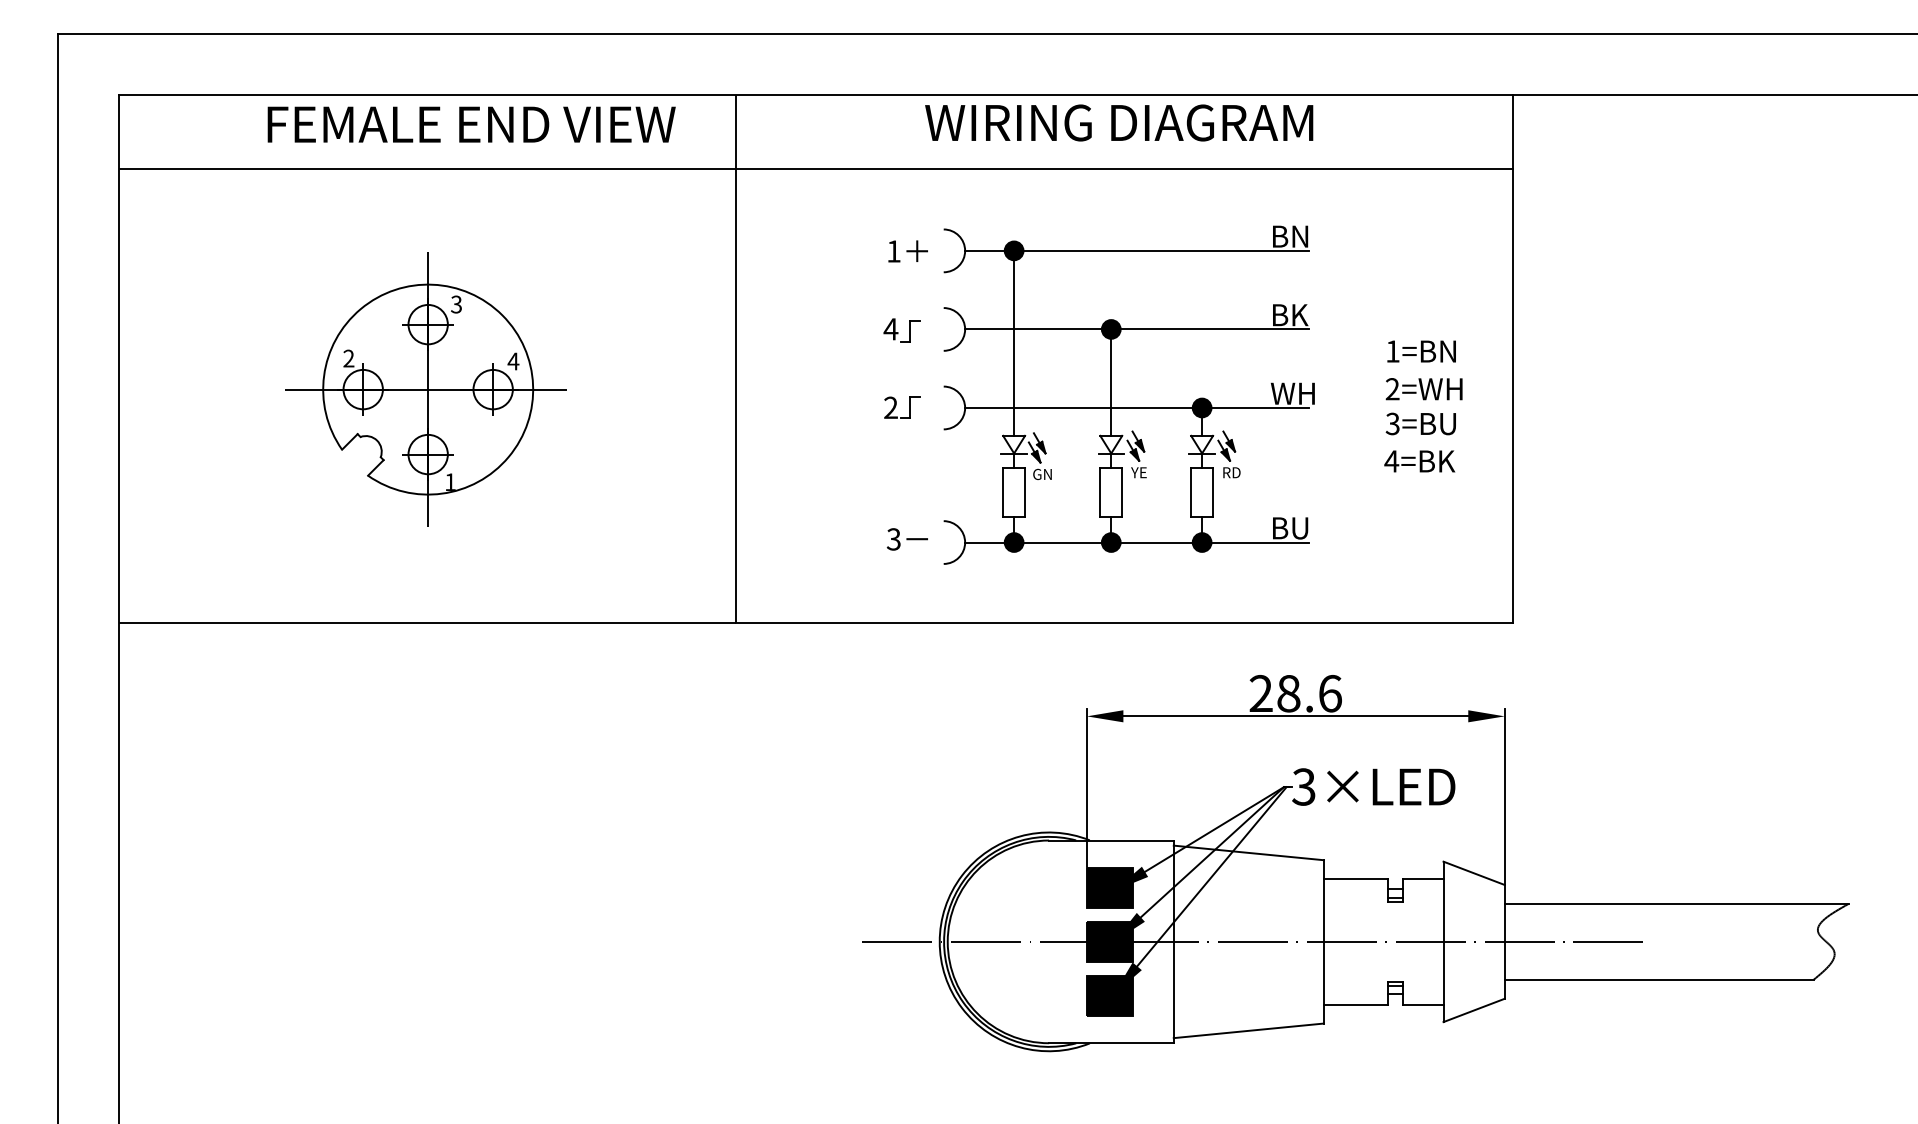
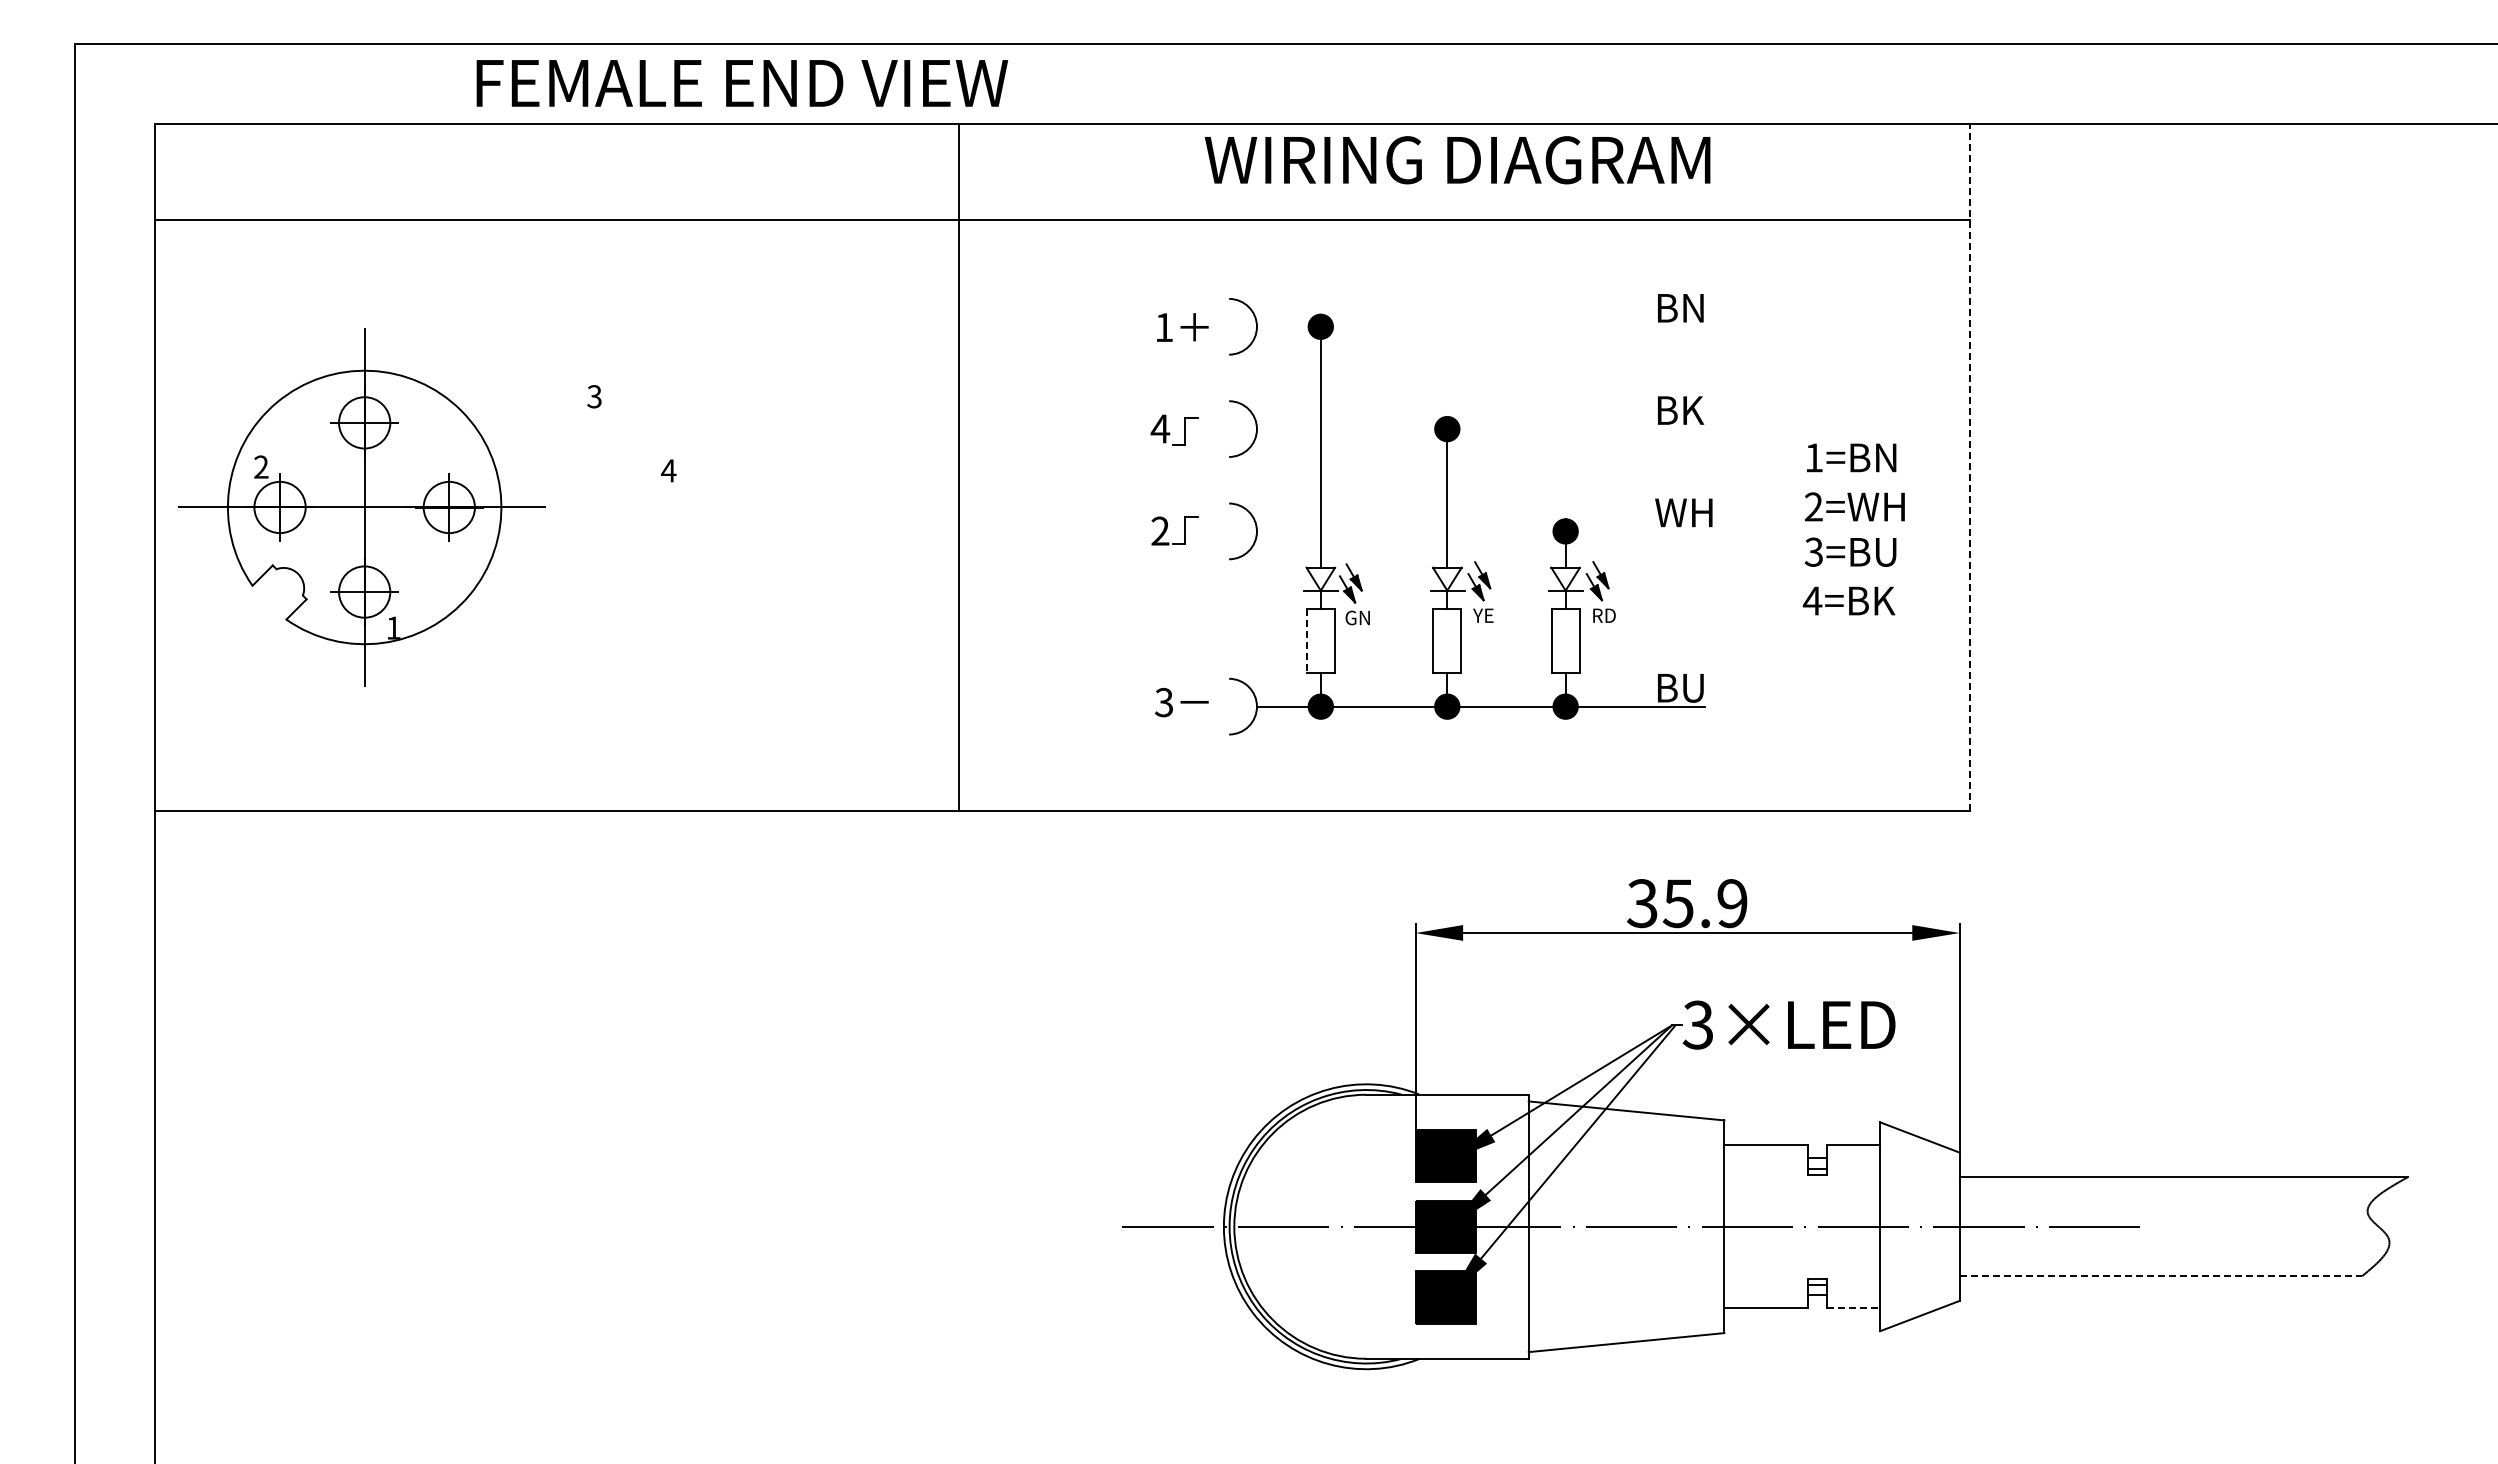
text: (471, 124) -> (742, 83), moved
line: (1136, 250) -> (1480, 326), removed
line: (1136, 329) -> (1480, 429), removed
line: (1512, 358) -> (1970, 467), solid -> dashed
part: (425, 389) -> (361, 507), moved
line: (1136, 408) -> (1480, 531), removed
line: (1003, 492) -> (1306, 641), solid -> dashed
text: (1295, 693) -> (1687, 903), 28.6 -> 35.9
line: (1659, 980) -> (2161, 1276), solid -> dashed
line: (1423, 1004) -> (1853, 1308), solid -> dashed

